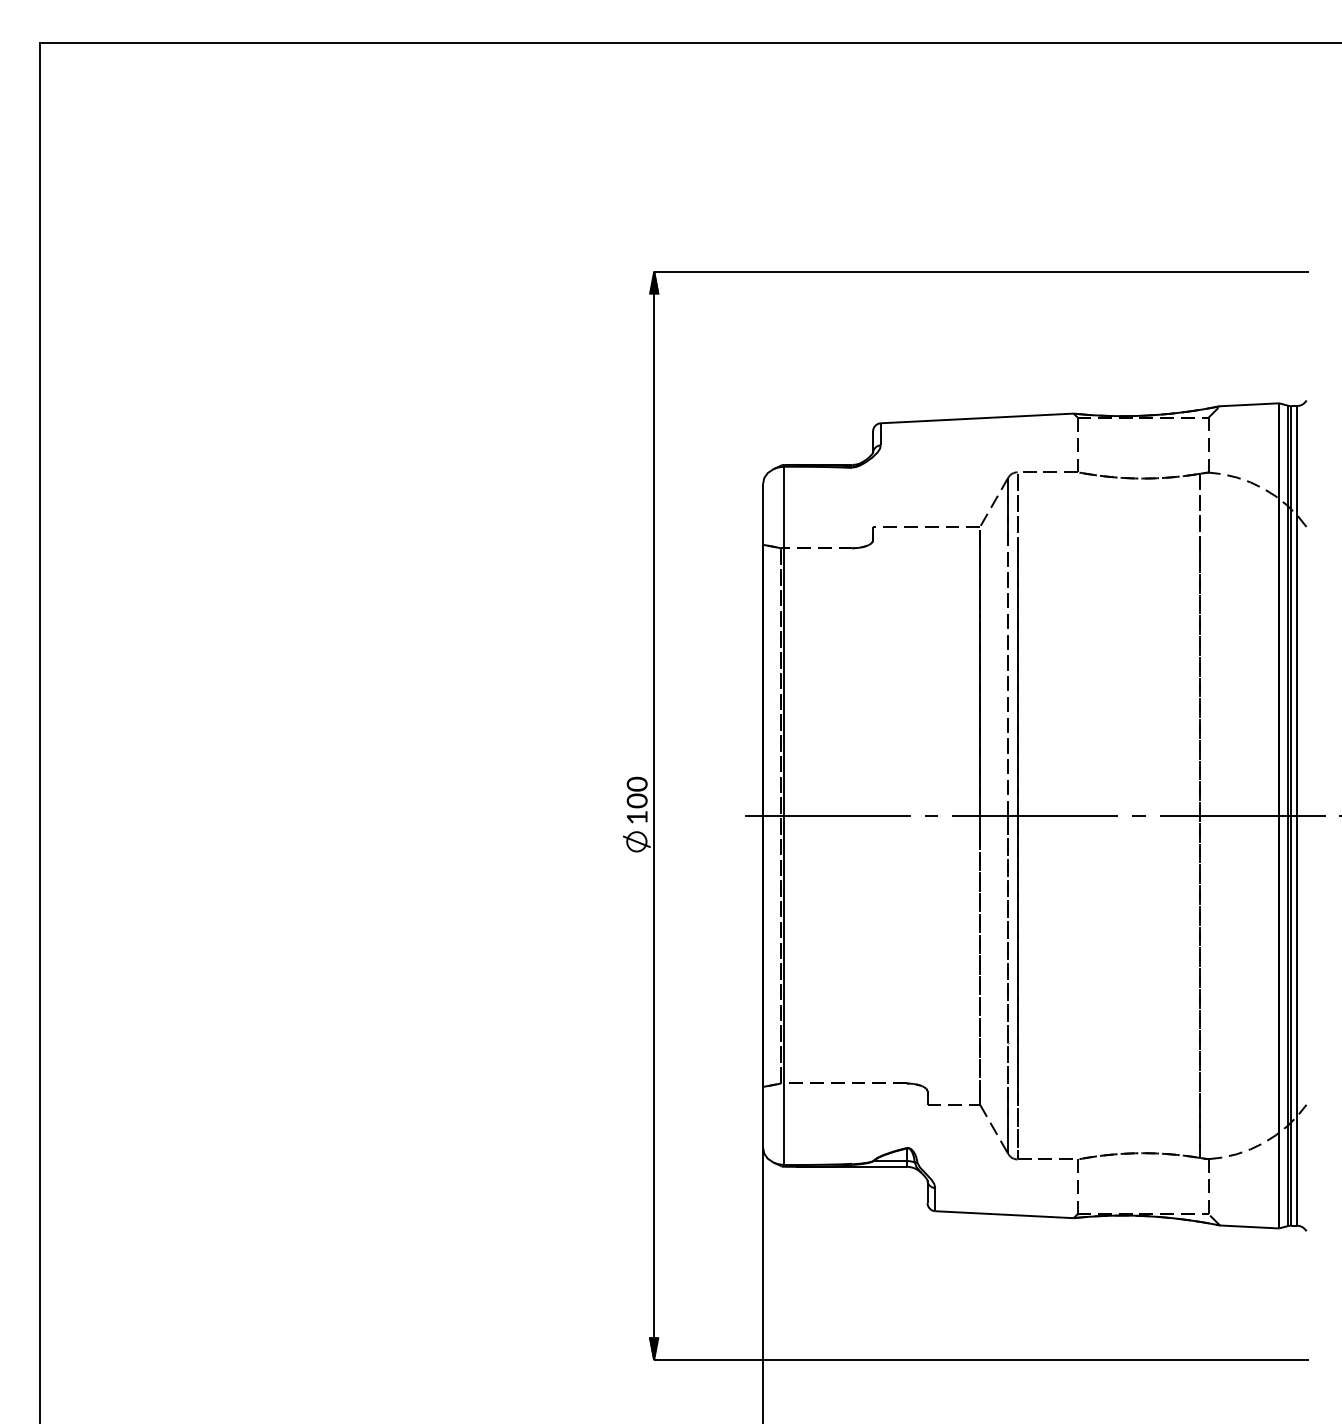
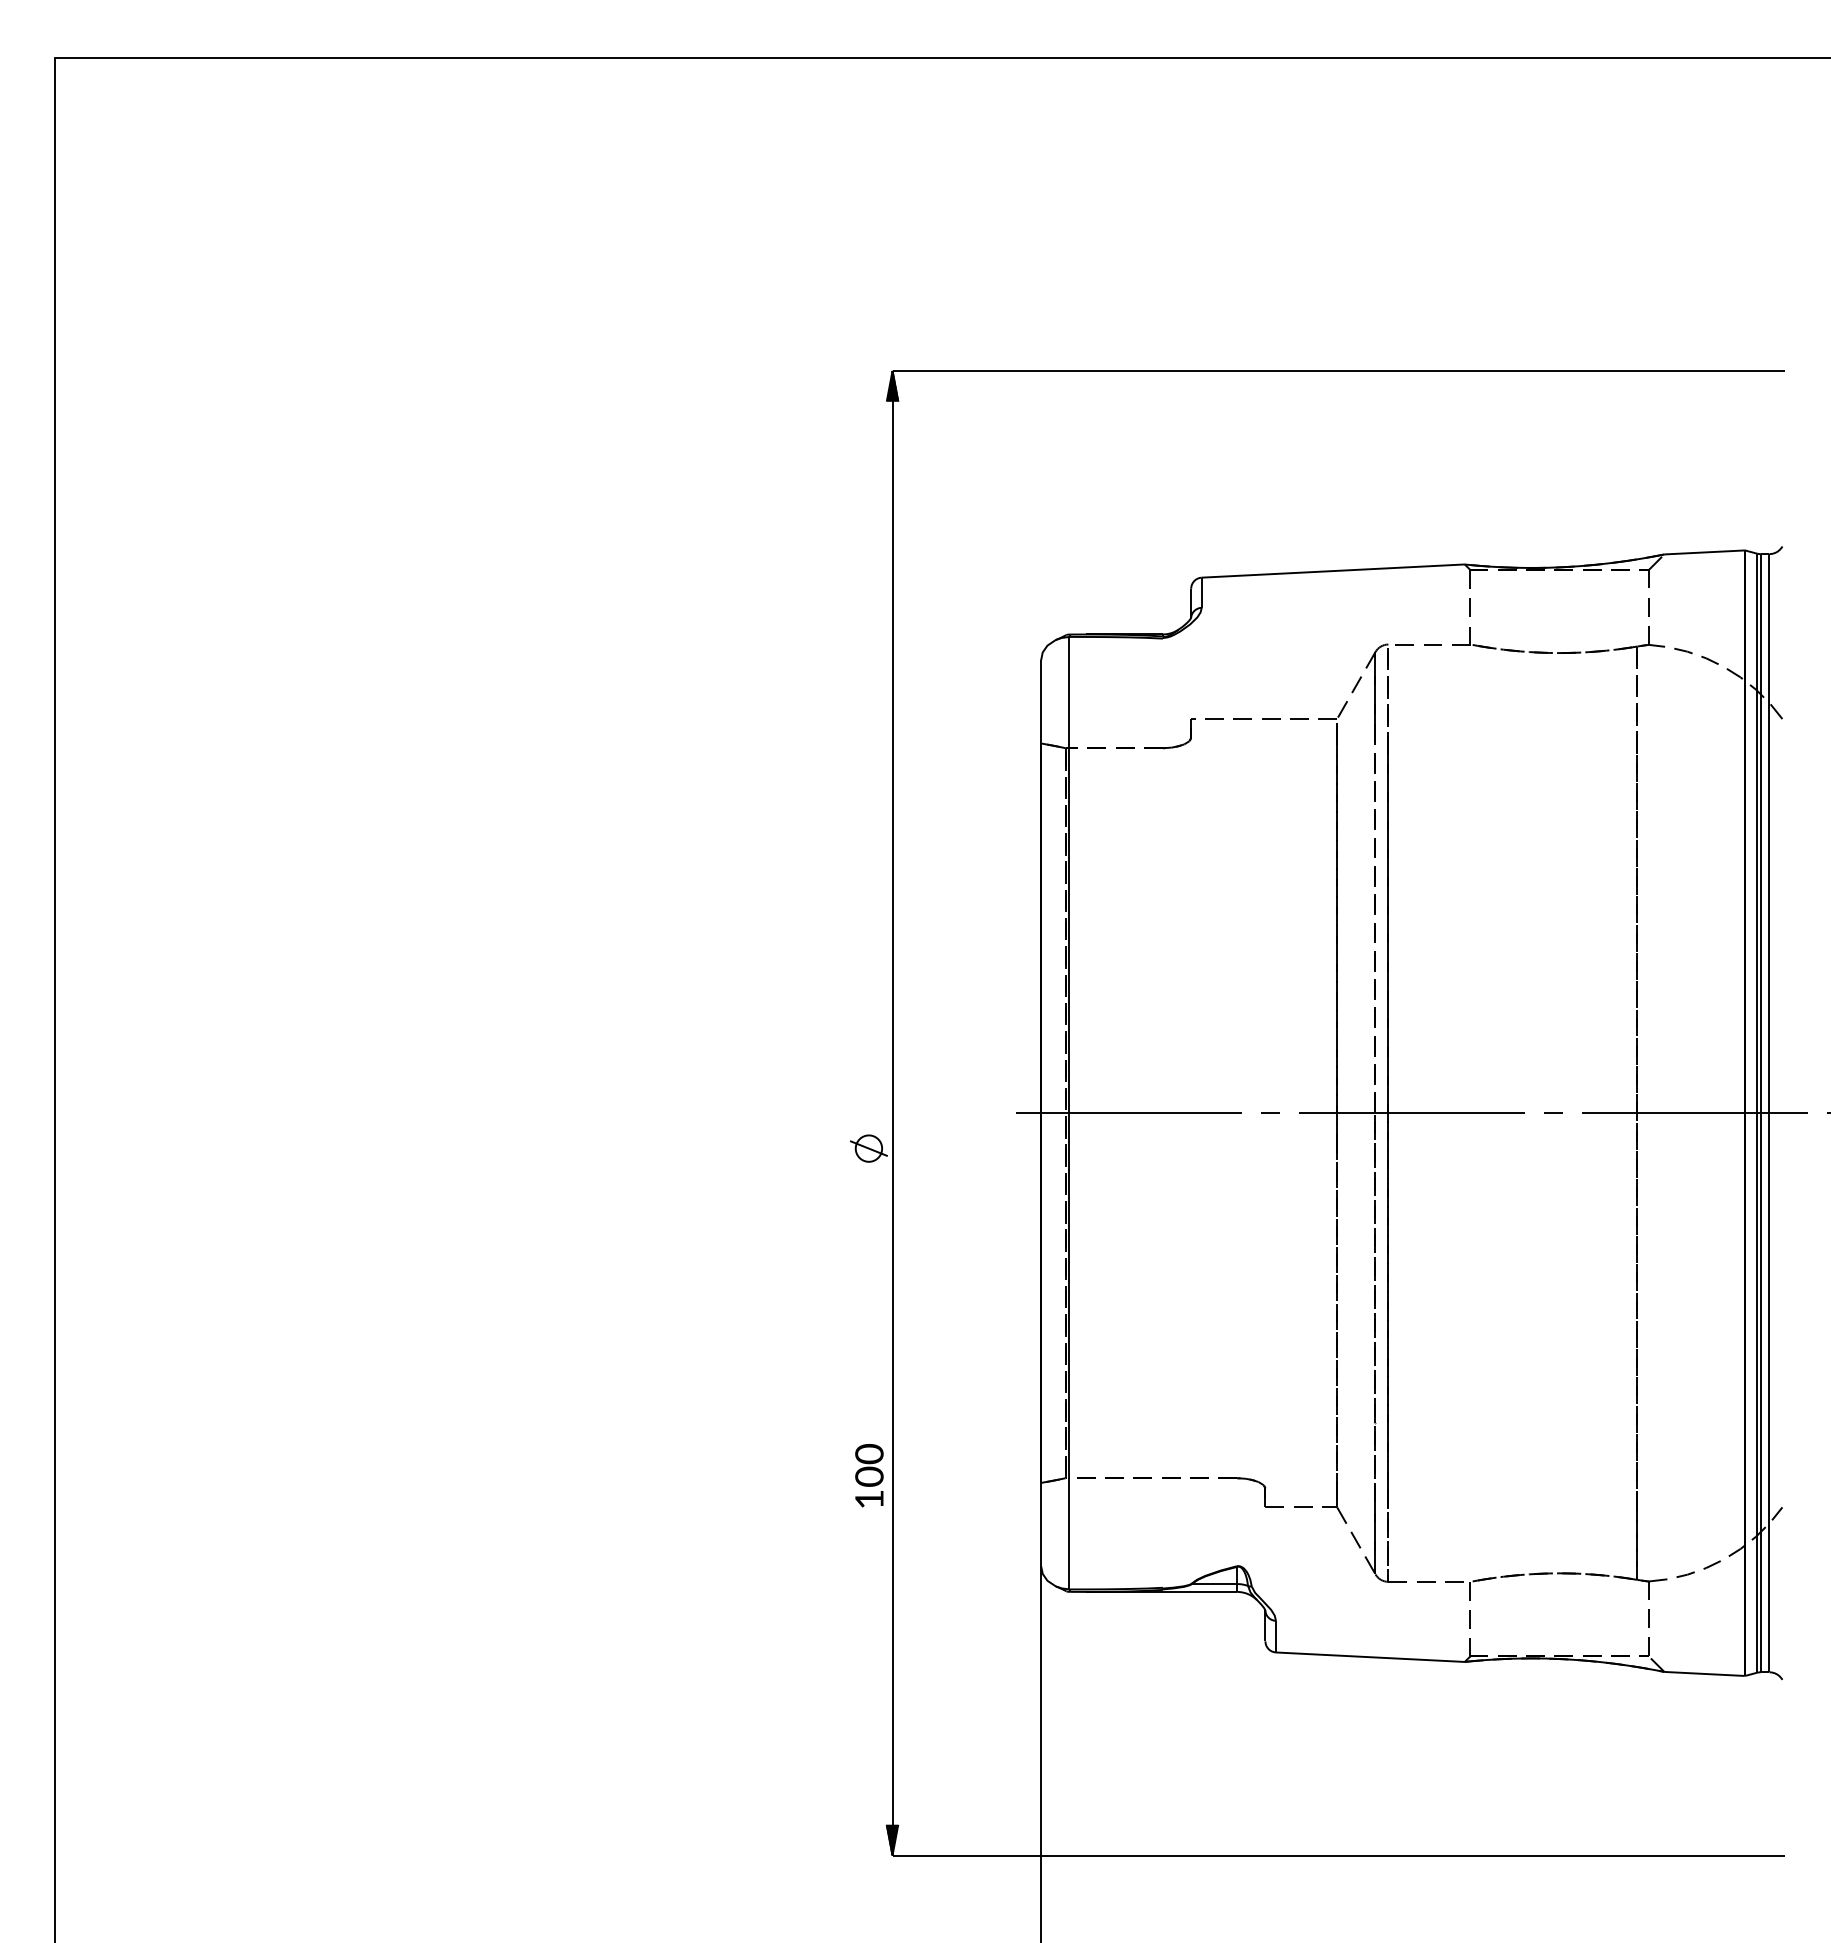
text: (637, 799) -> (869, 1475), moved

